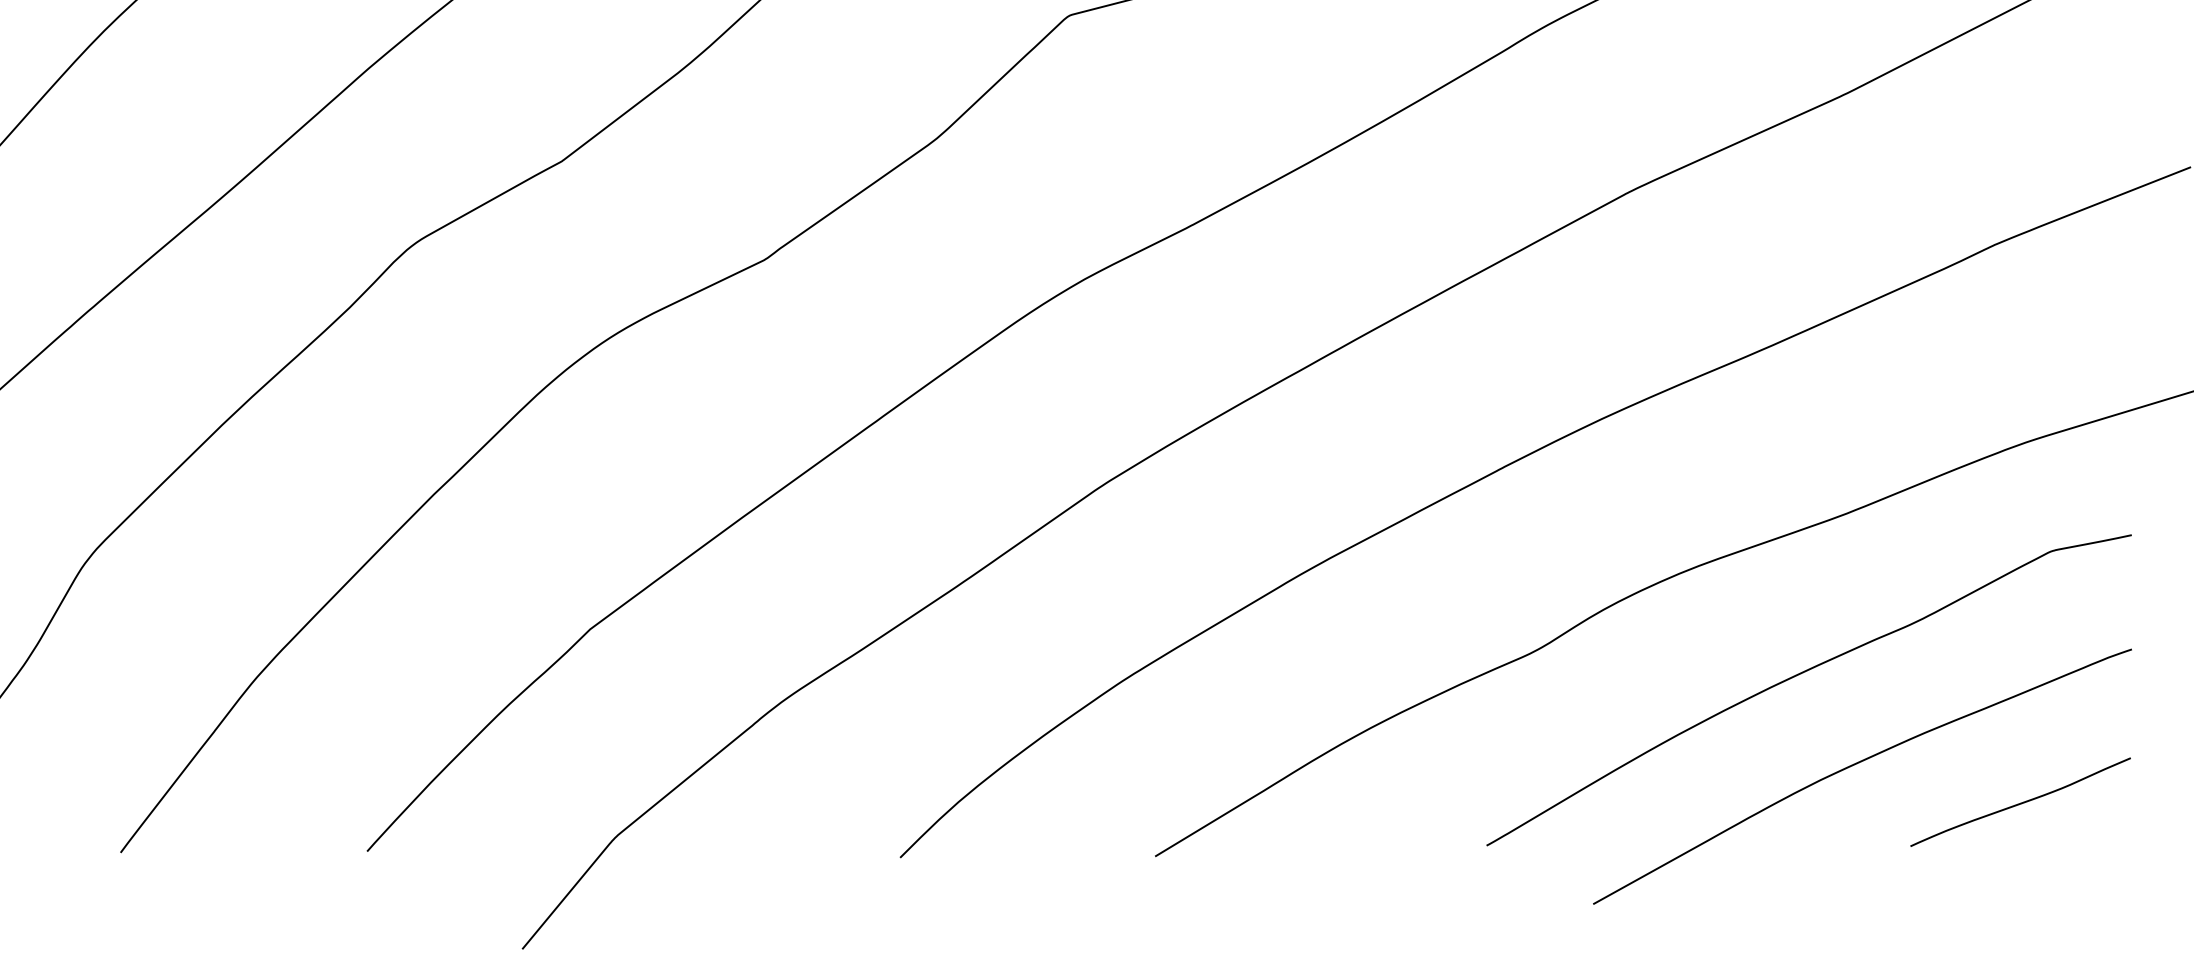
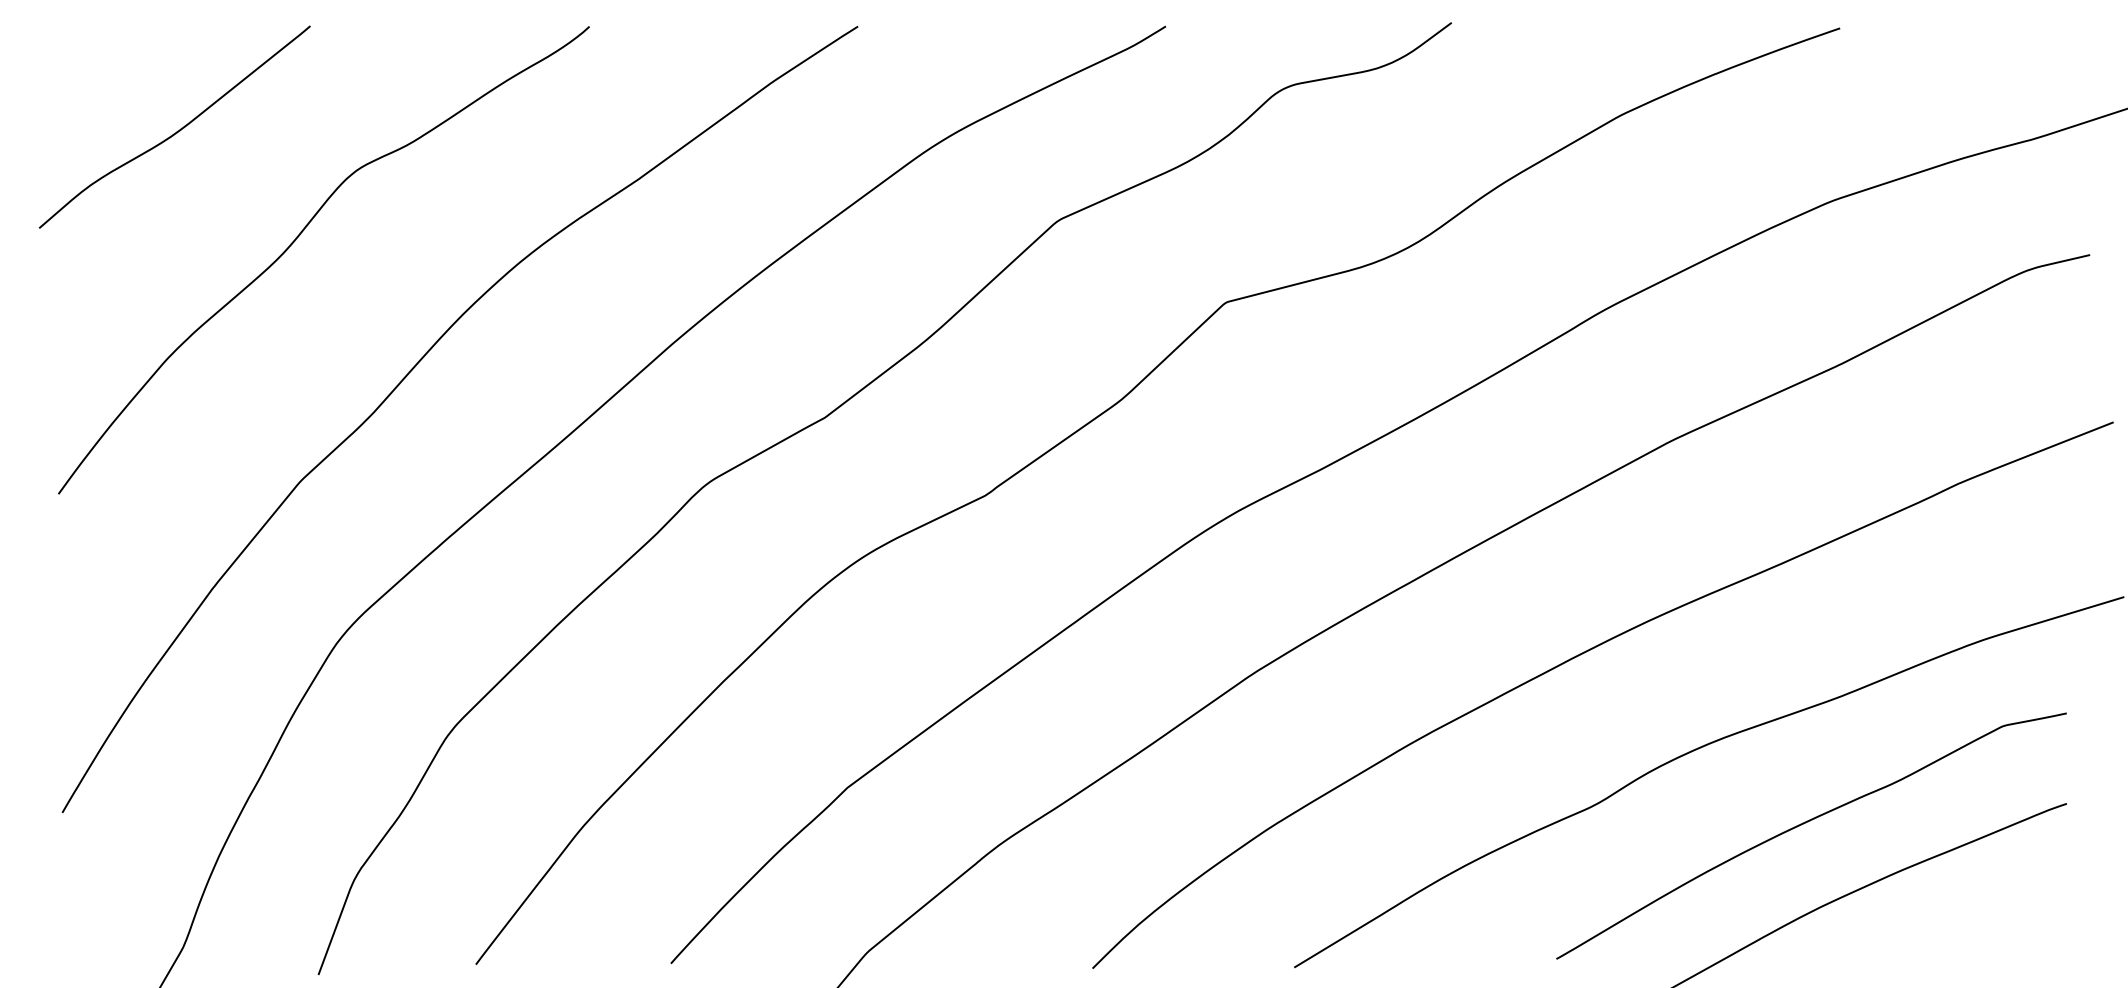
curve: (2021, 802) -> (1979, 924), removed

